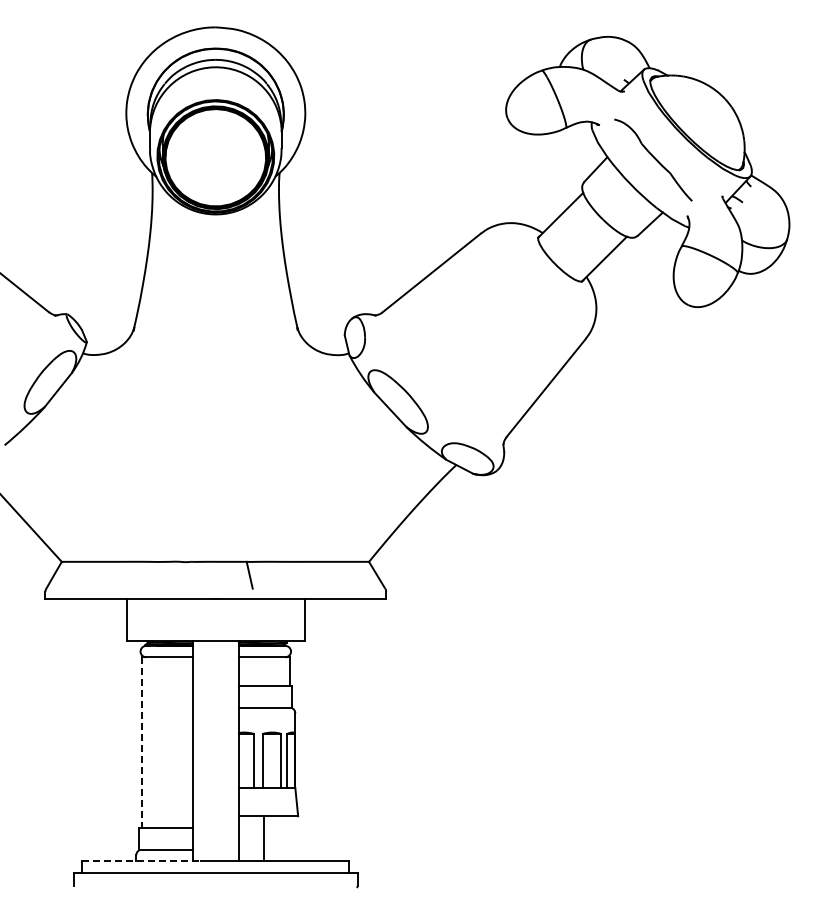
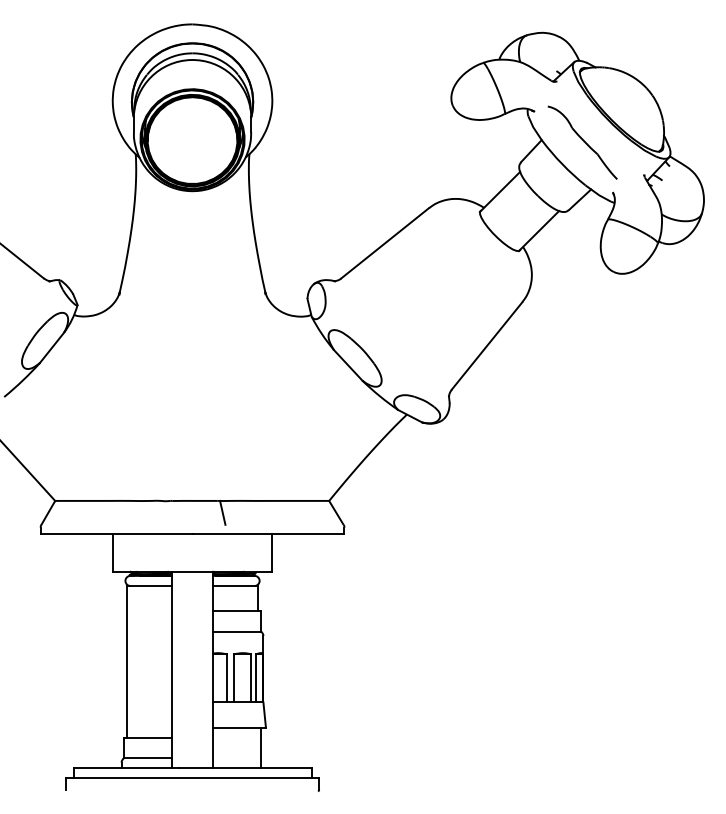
line: (141, 742) -> (126, 661), dashed -> solid
line: (264, 838) -> (260, 747), moved
line: (142, 861) -> (127, 768), dashed -> solid

